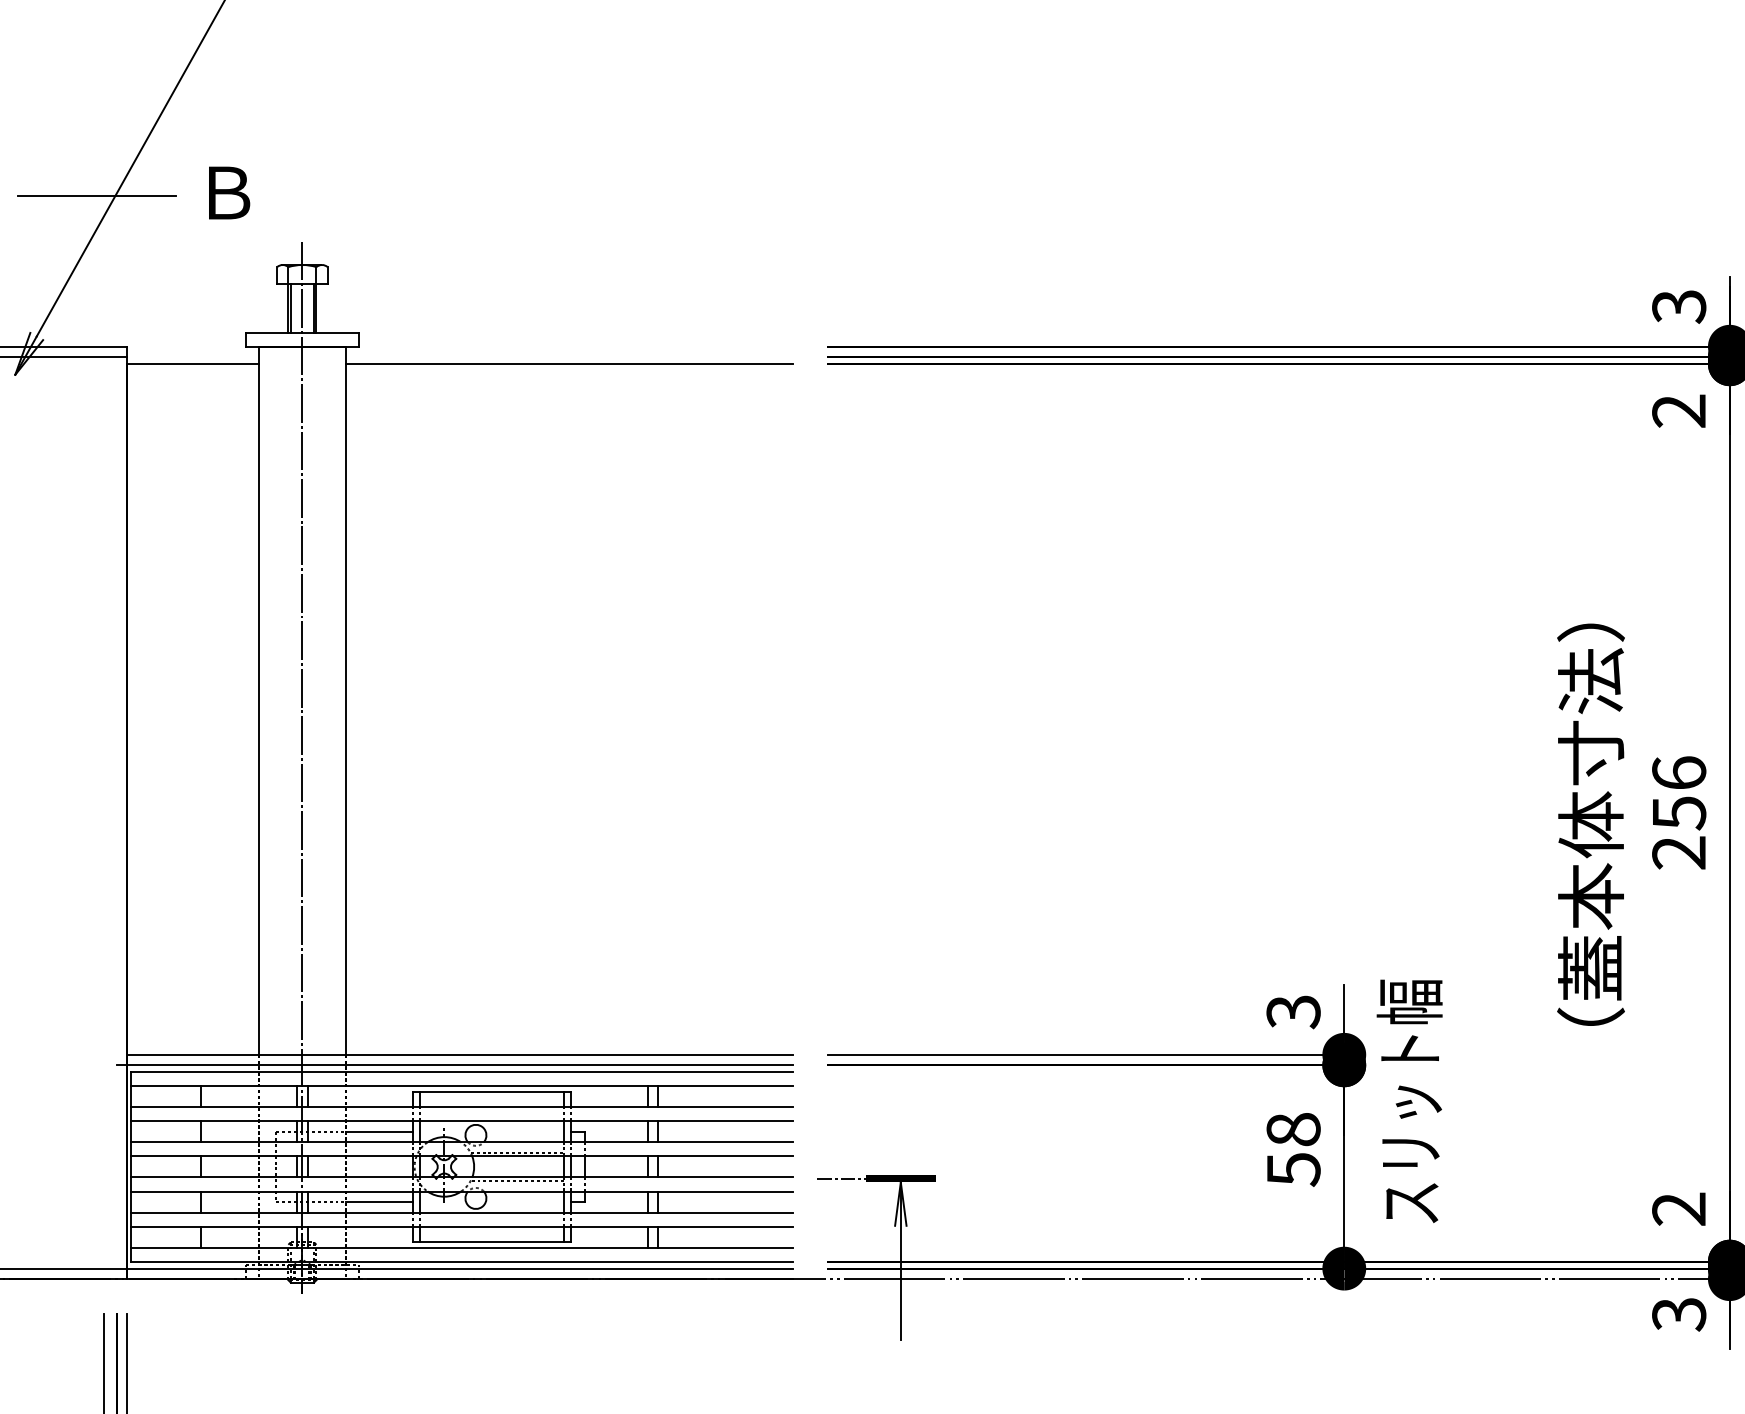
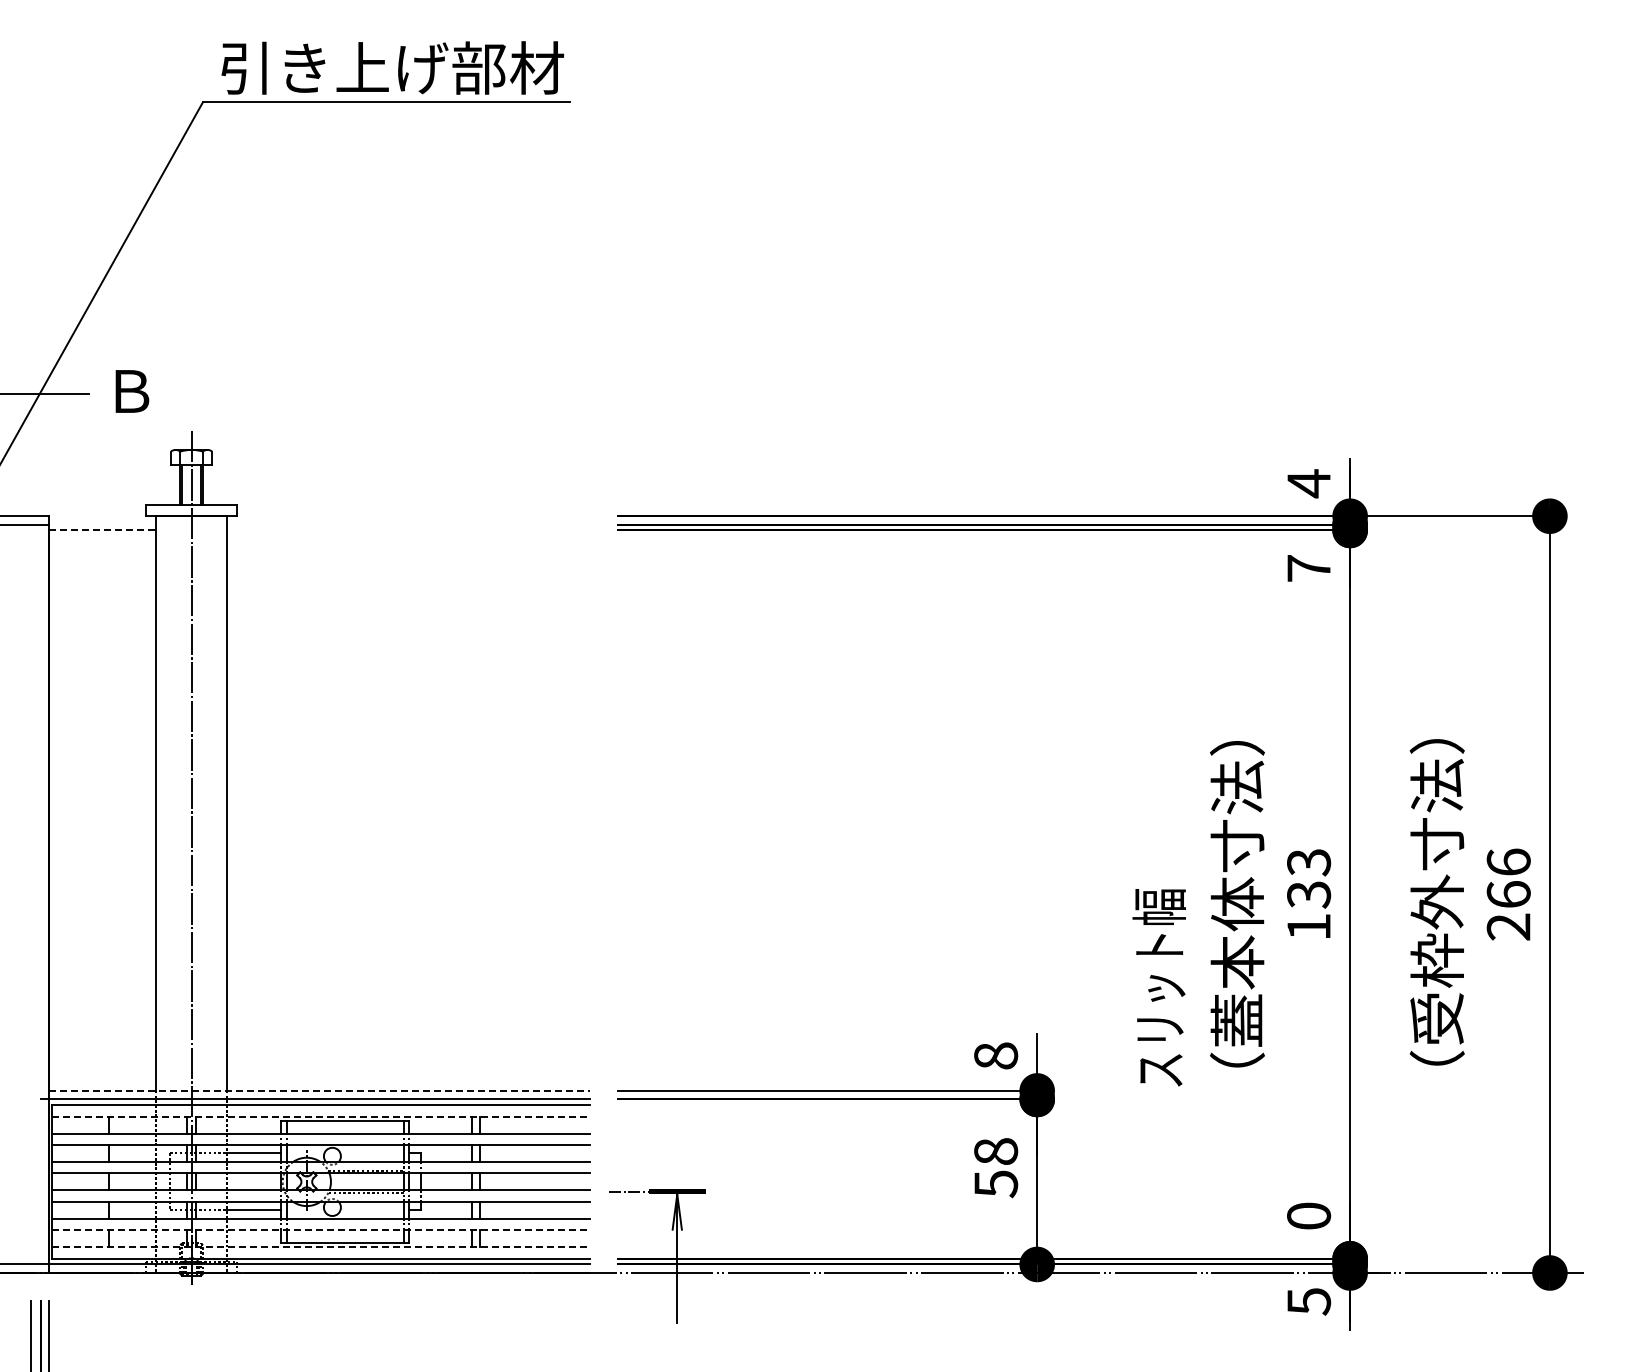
text: (1679, 306) -> (1309, 483), 3 -> 4
line: (193, 364) -> (103, 530), solid -> dashed
line: (569, 364) -> (408, 530), removed
text: (1678, 411) -> (1308, 568), 2 -> 7
text: (1679, 812) -> (1309, 894), 256 -> 133
text: (1294, 1012) -> (996, 1056), 3 -> 8
line: (461, 1054) -> (320, 1090), solid -> dashed
line: (462, 1086) -> (321, 1116), solid -> dashed
text: (1408, 1101) -> (1158, 987), moved
text: (1679, 1208) -> (1309, 1215), 2 -> 0
line: (462, 1226) -> (321, 1230), solid -> dashed
line: (462, 1247) -> (321, 1247), solid -> dashed
text: (1678, 1314) -> (1308, 1301), 3 -> 5

